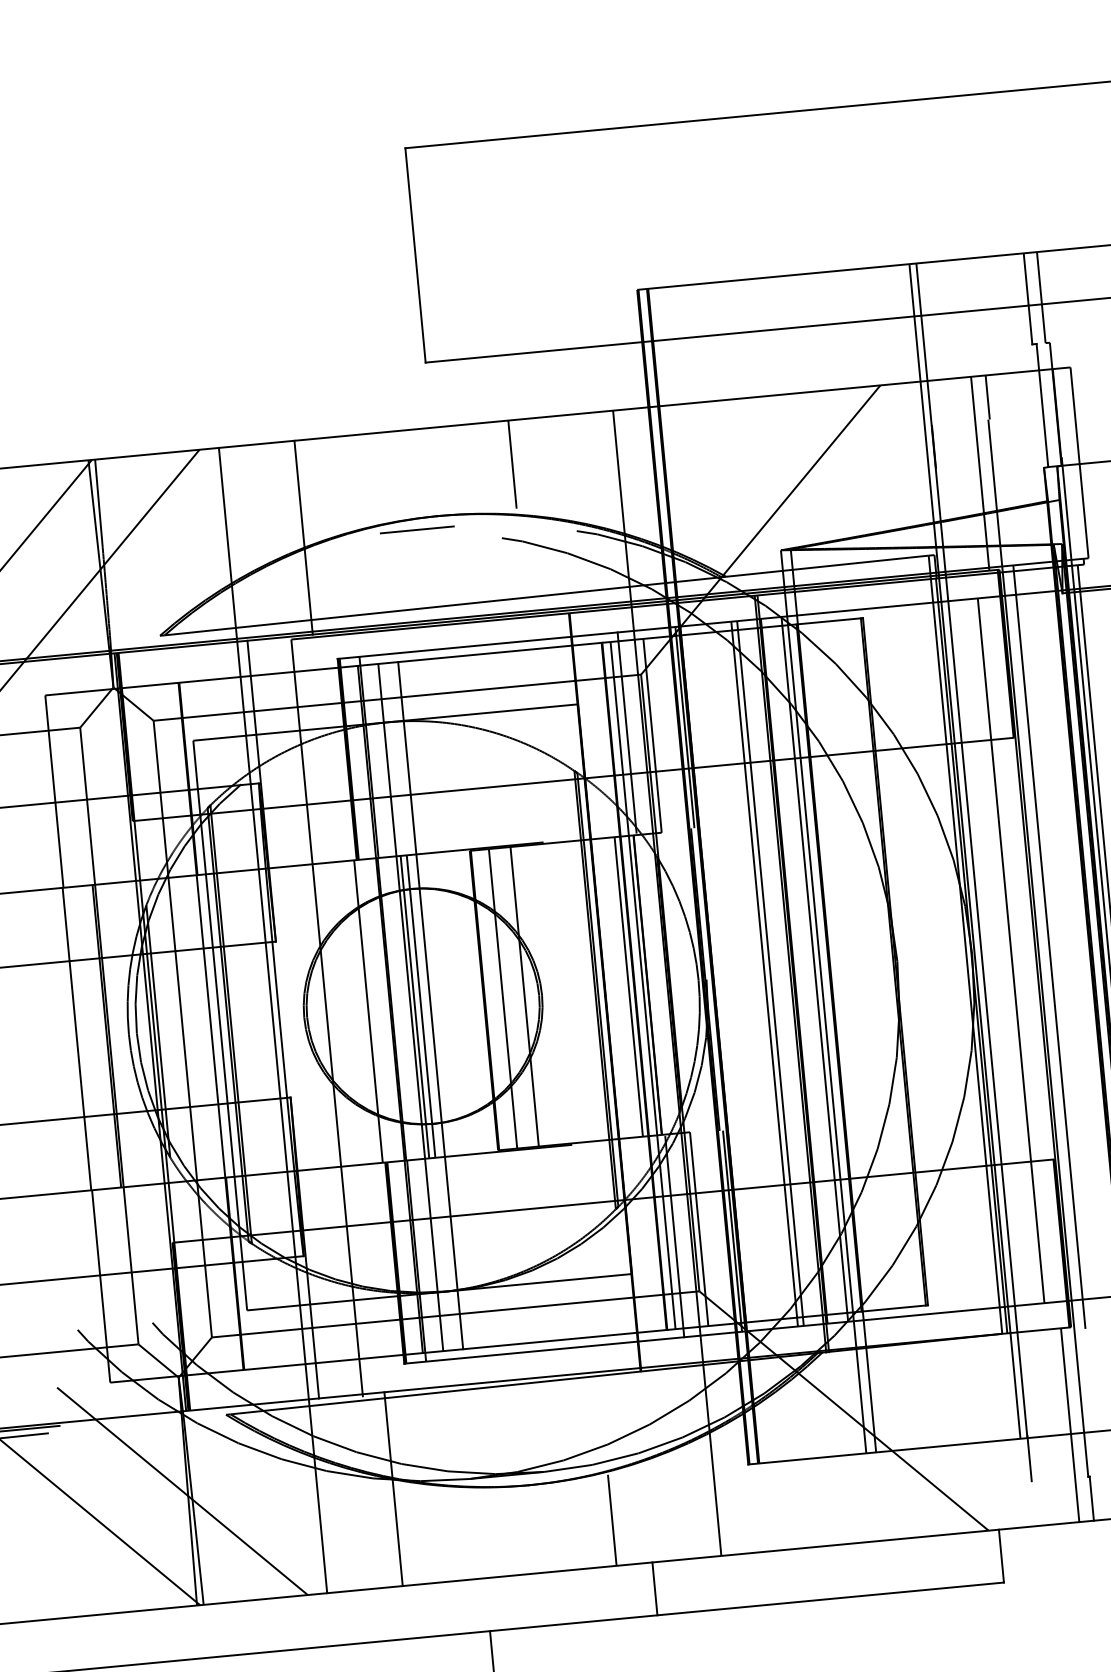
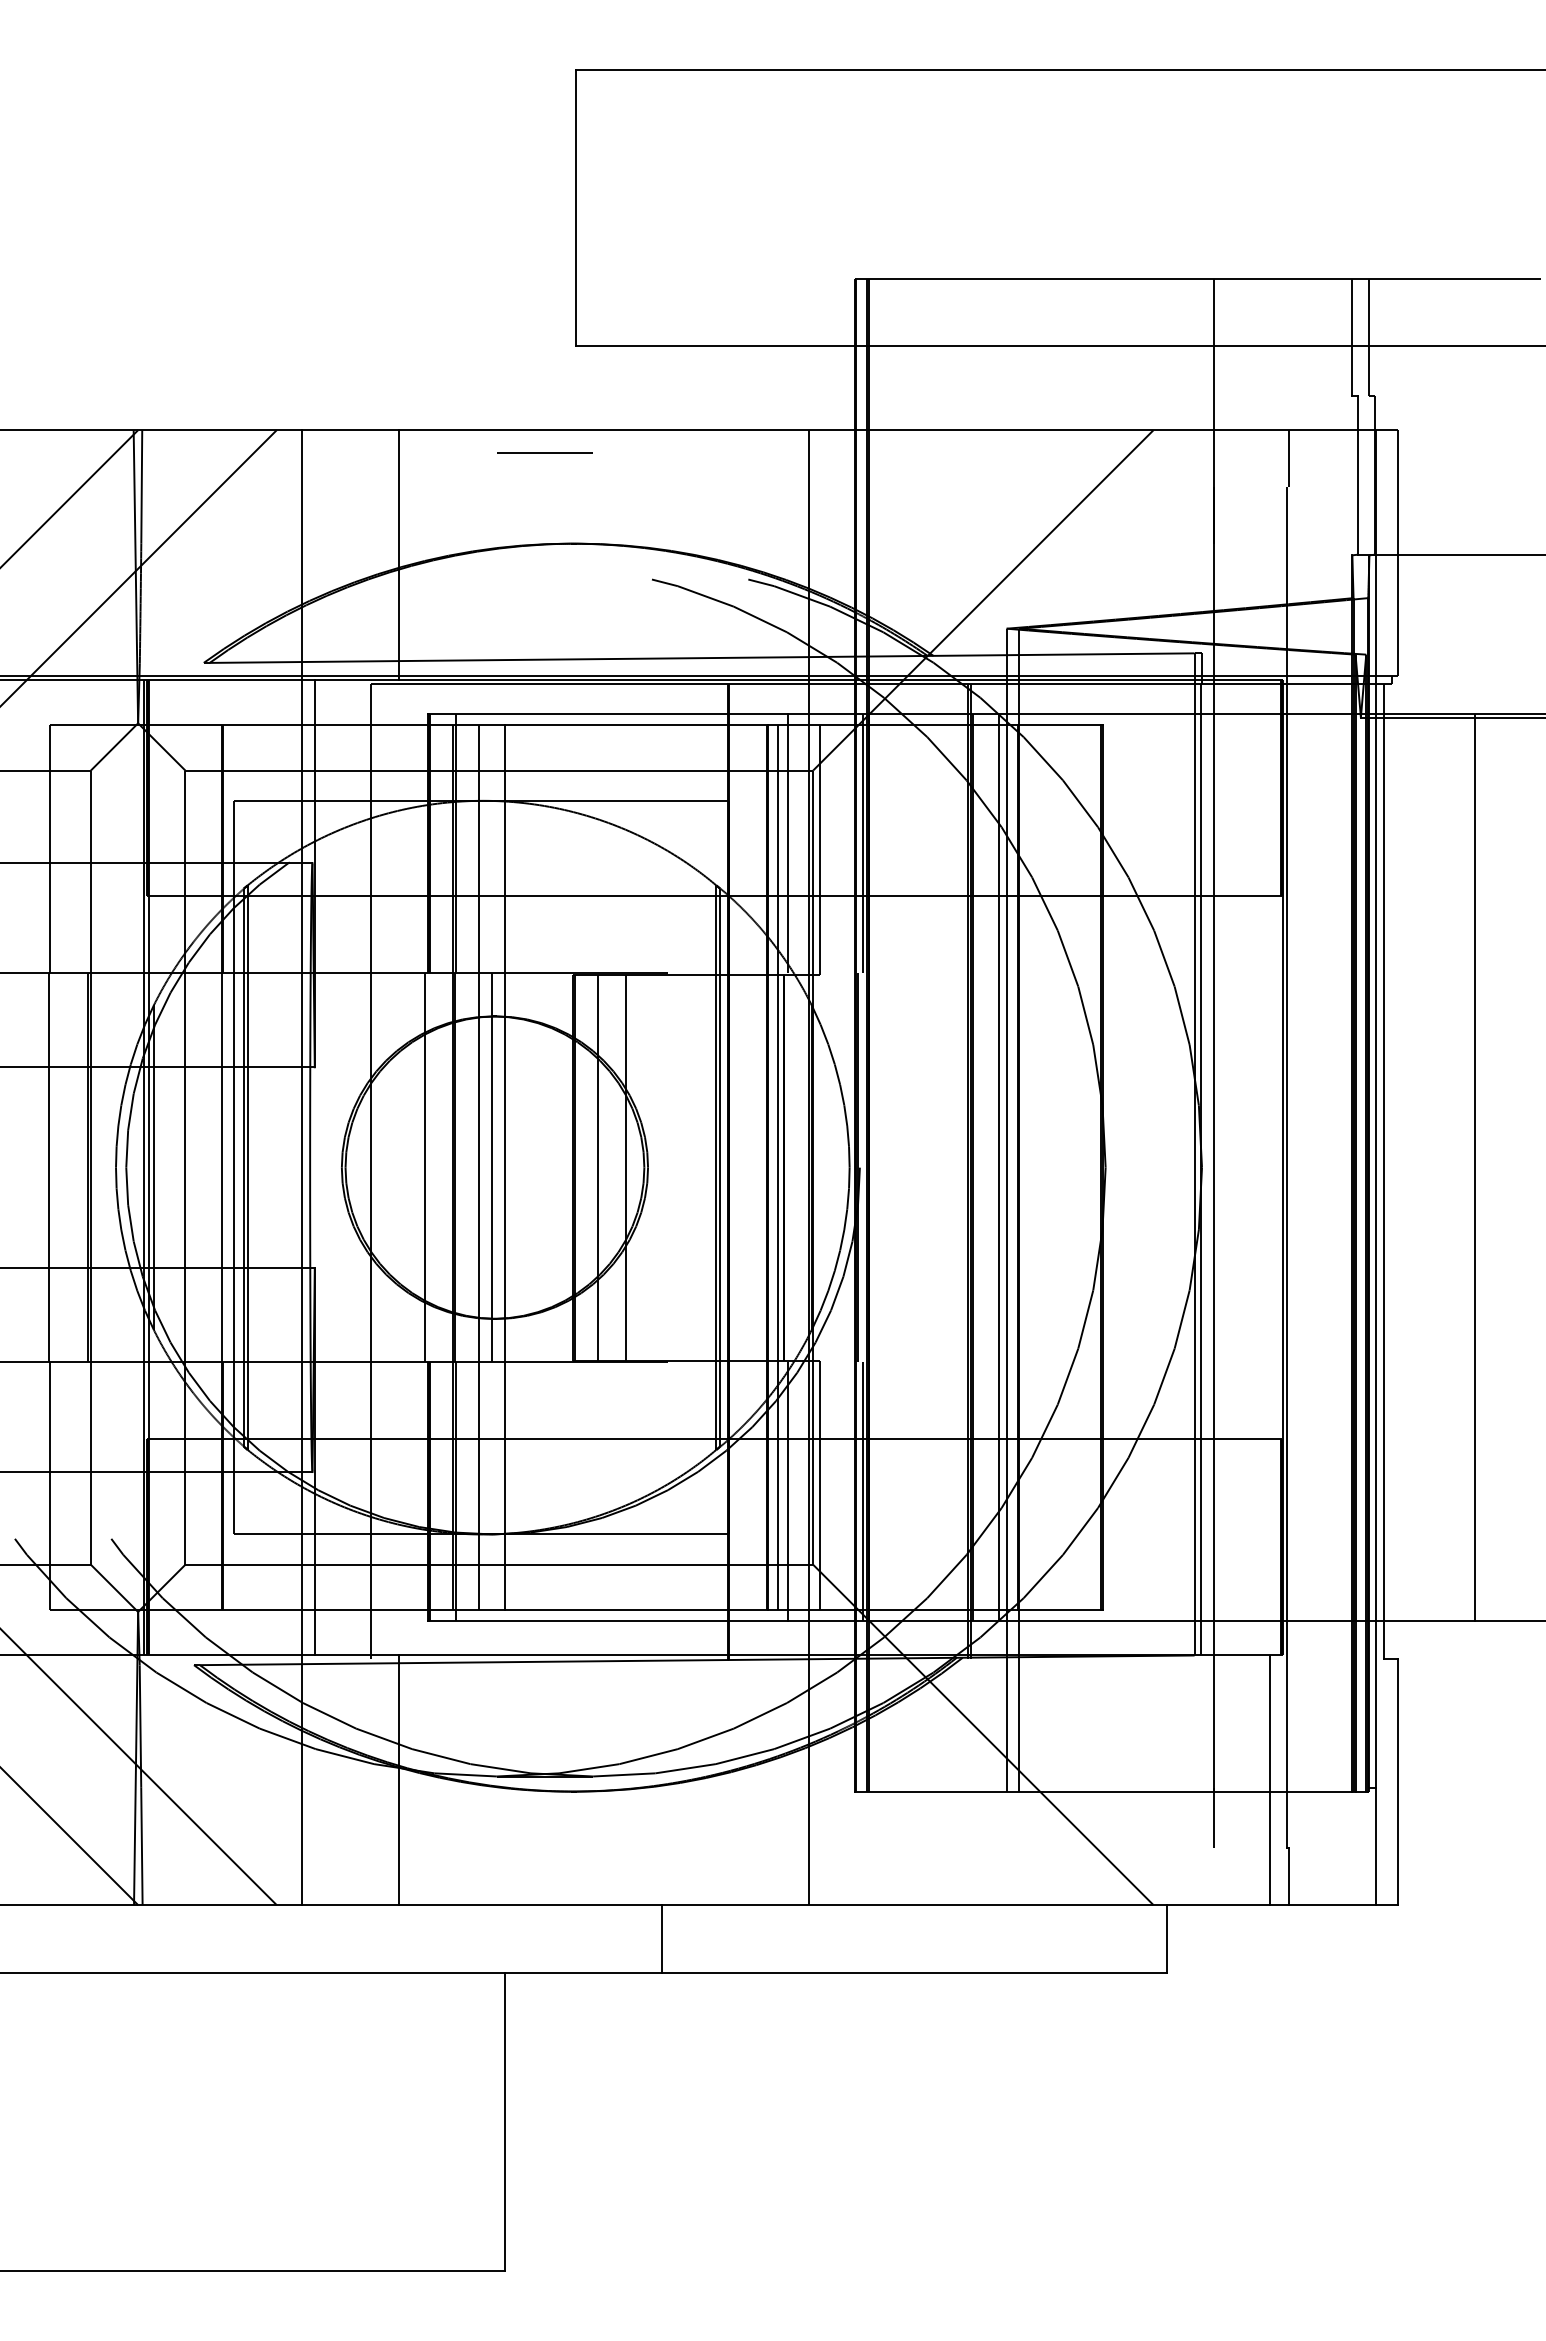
line: (512, 464) -> (674, 486), removed
line: (980, 473) -> (1270, 554), removed
line: (416, 529) -> (544, 452), moved
line: (965, 850) -> (1205, 1034), removed
line: (1049, 947) -> (1301, 1167), removed
line: (1011, 950) -> (1252, 1167), removed
line: (764, 973) -> (934, 1167), removed
line: (770, 973) -> (942, 1167), removed
line: (628, 986) -> (759, 1167), removed
line: (415, 1007) -> (484, 1167), removed
line: (612, 1520) -> (674, 1846), removed
line: (654, 1589) -> (661, 1939), moved

